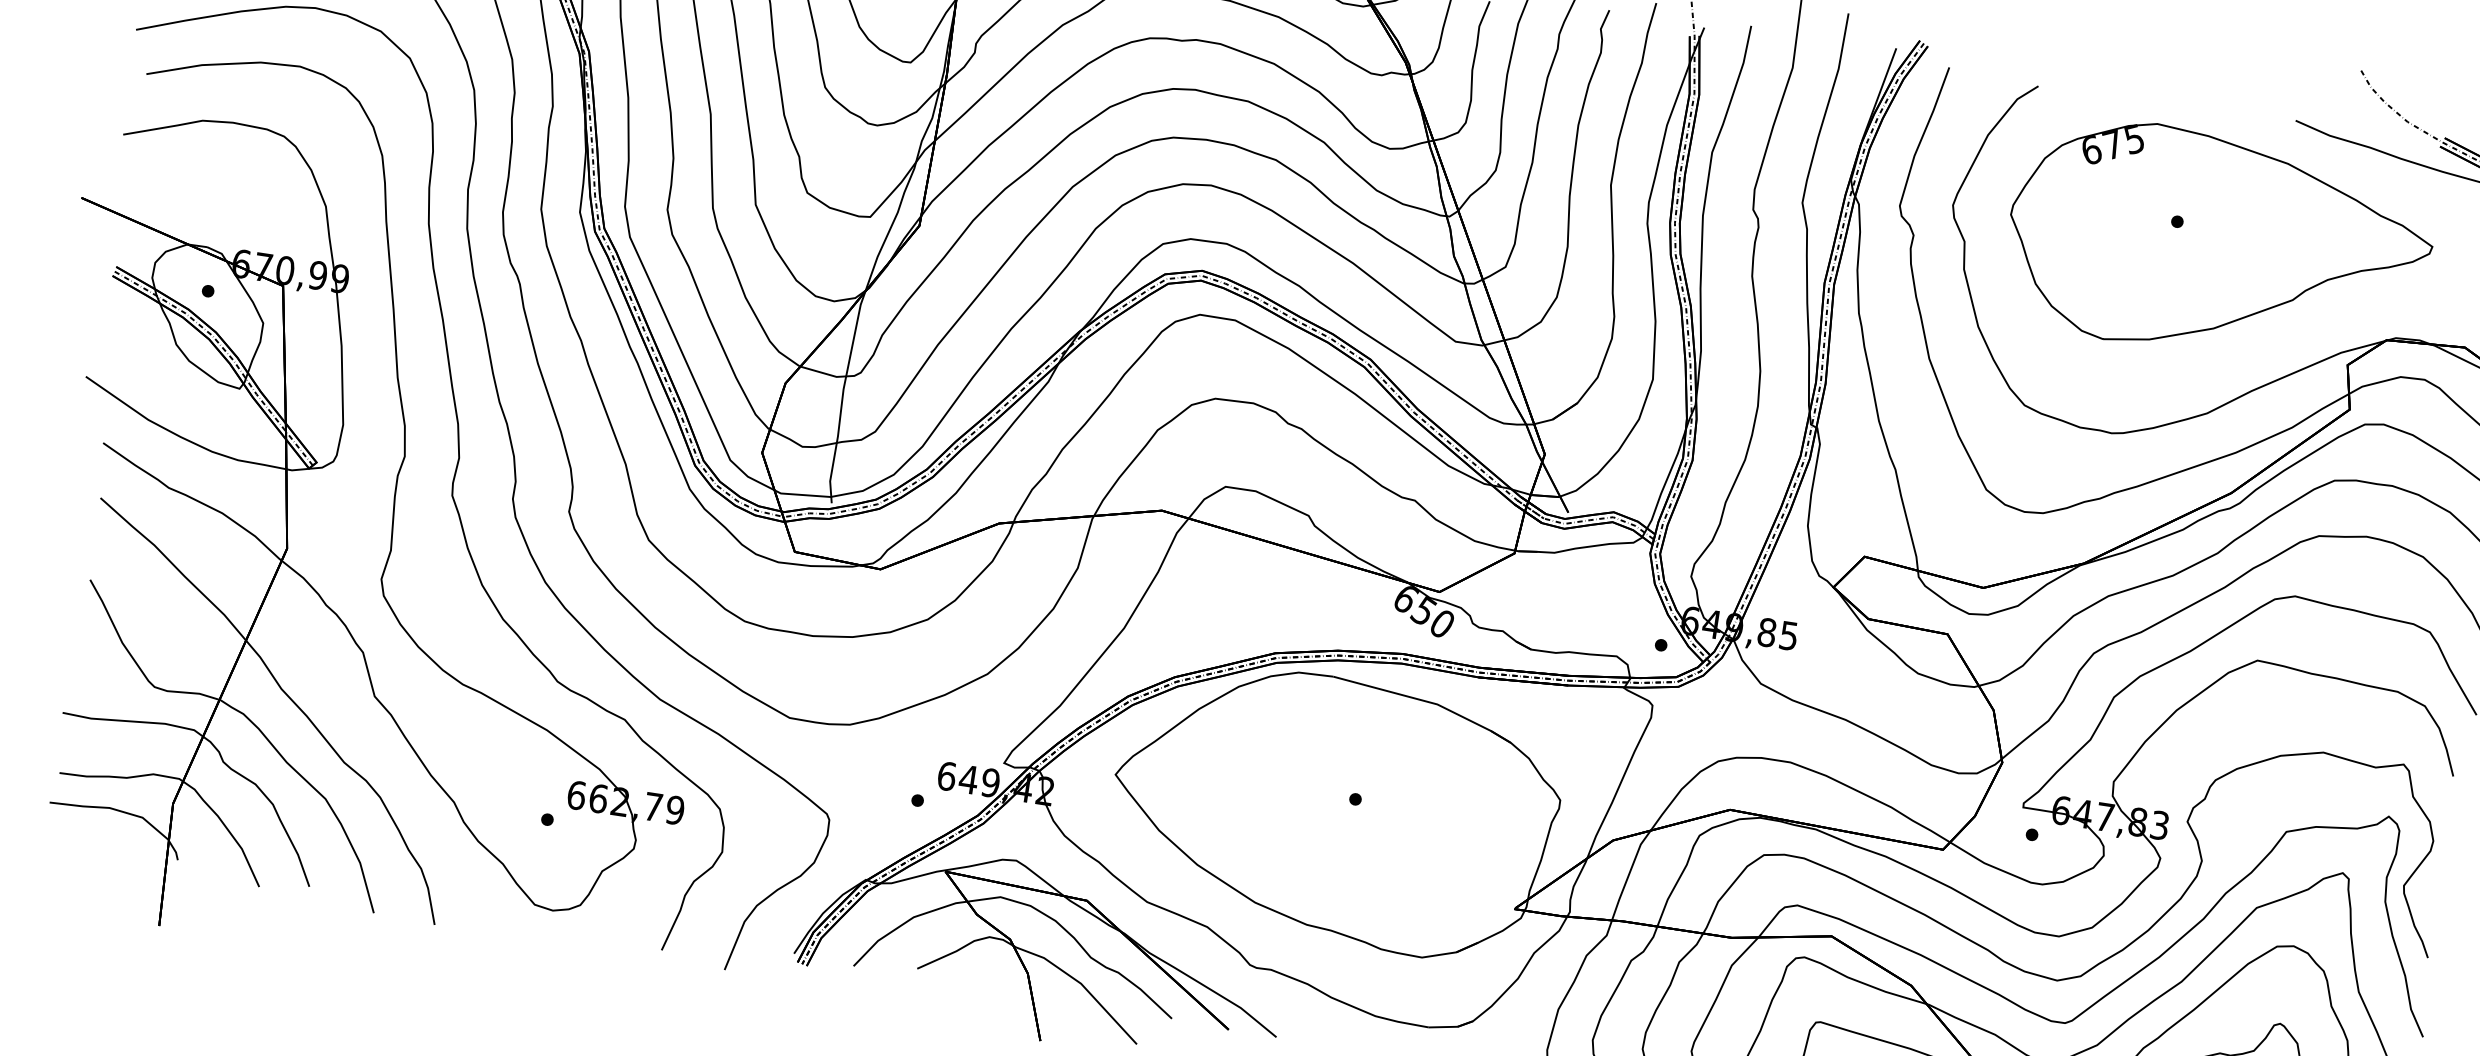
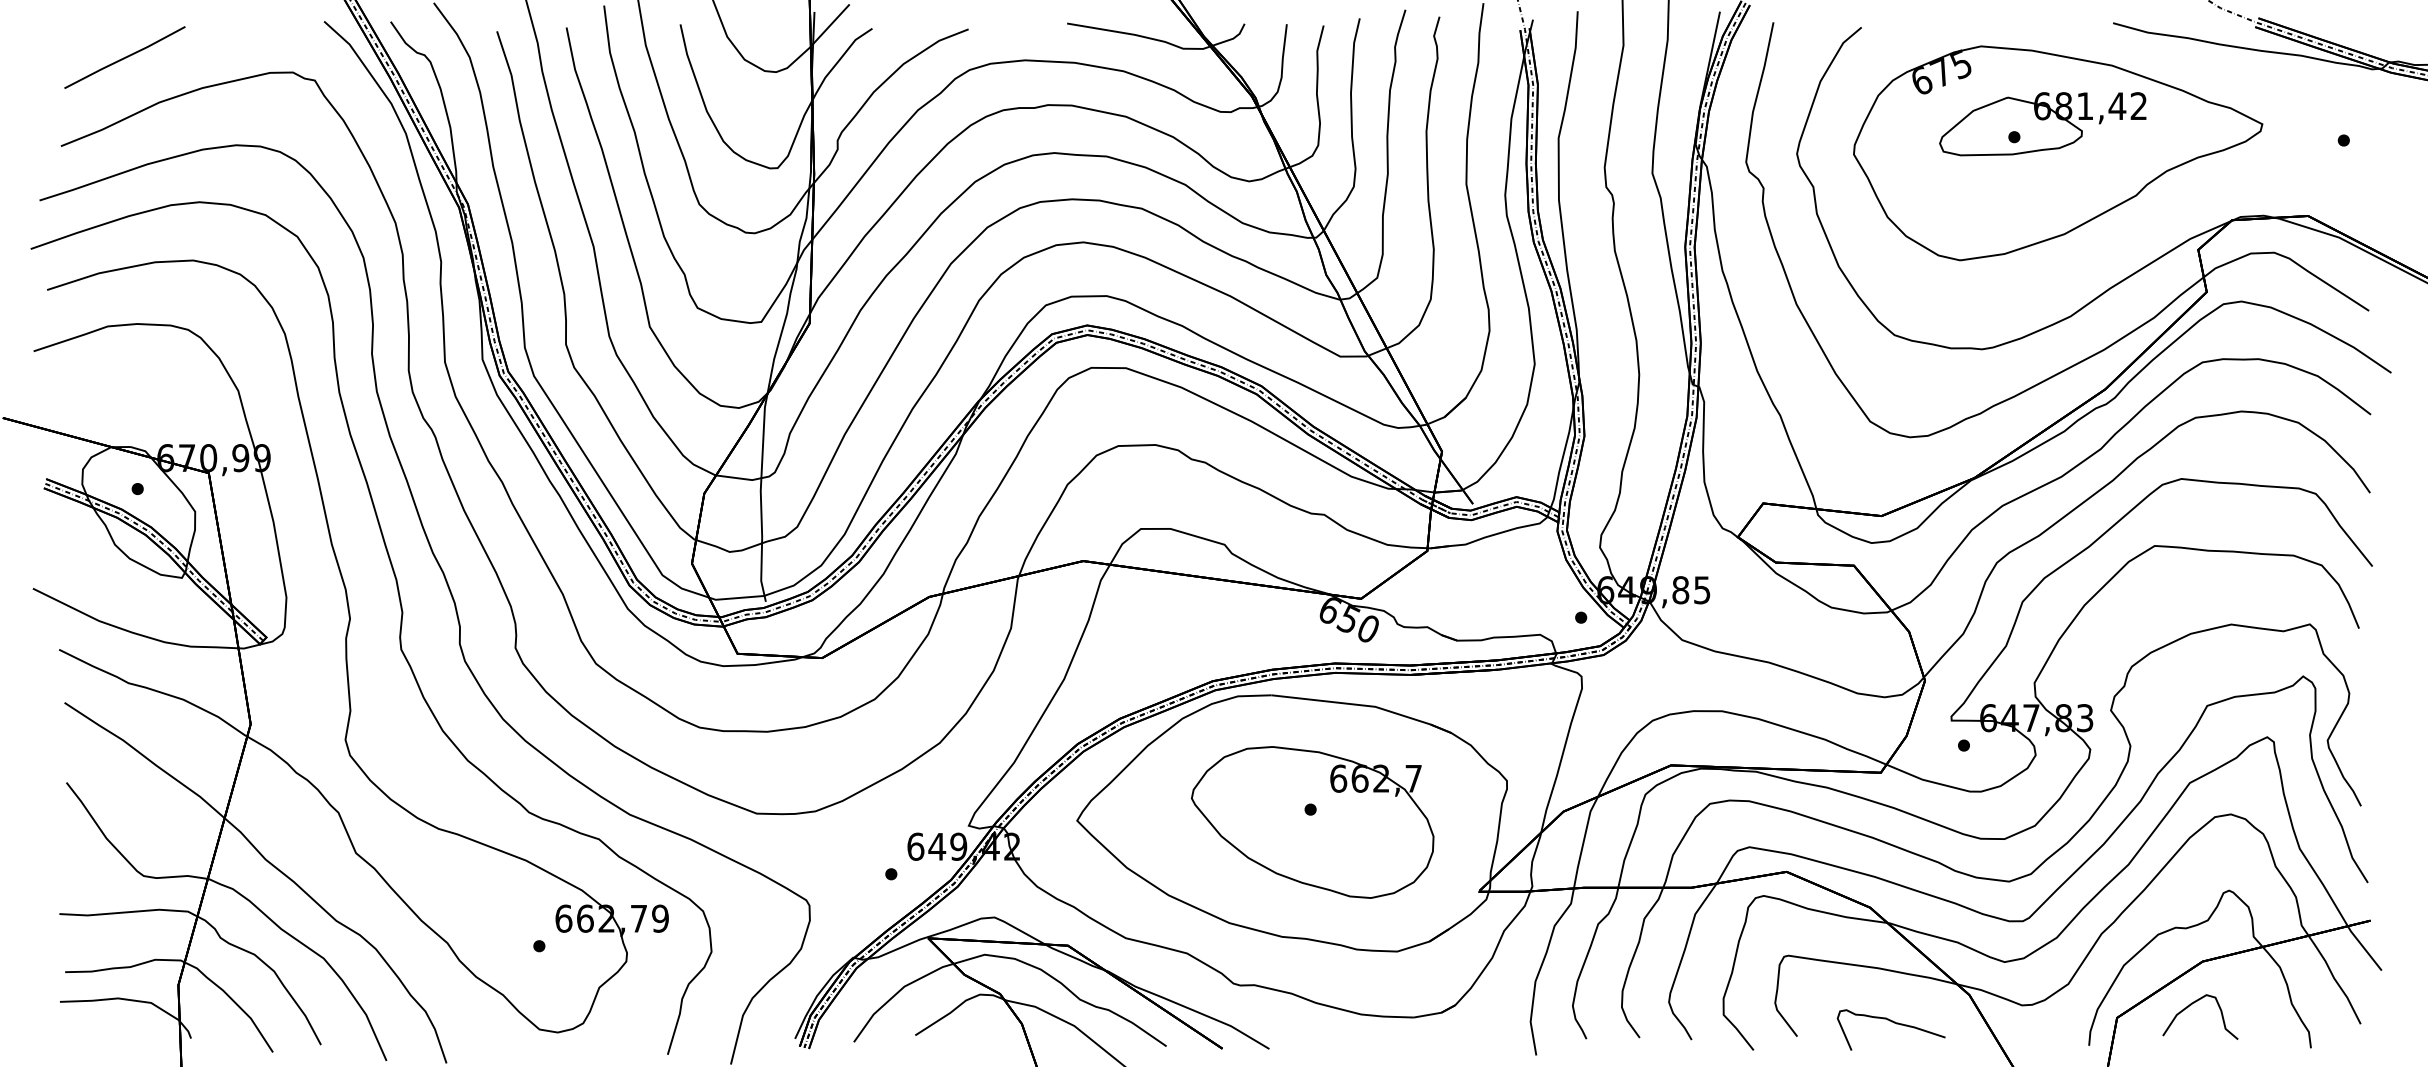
part: (2208, 213) -> (2042, 124), added
part: (1355, 812) -> (1312, 822), added

